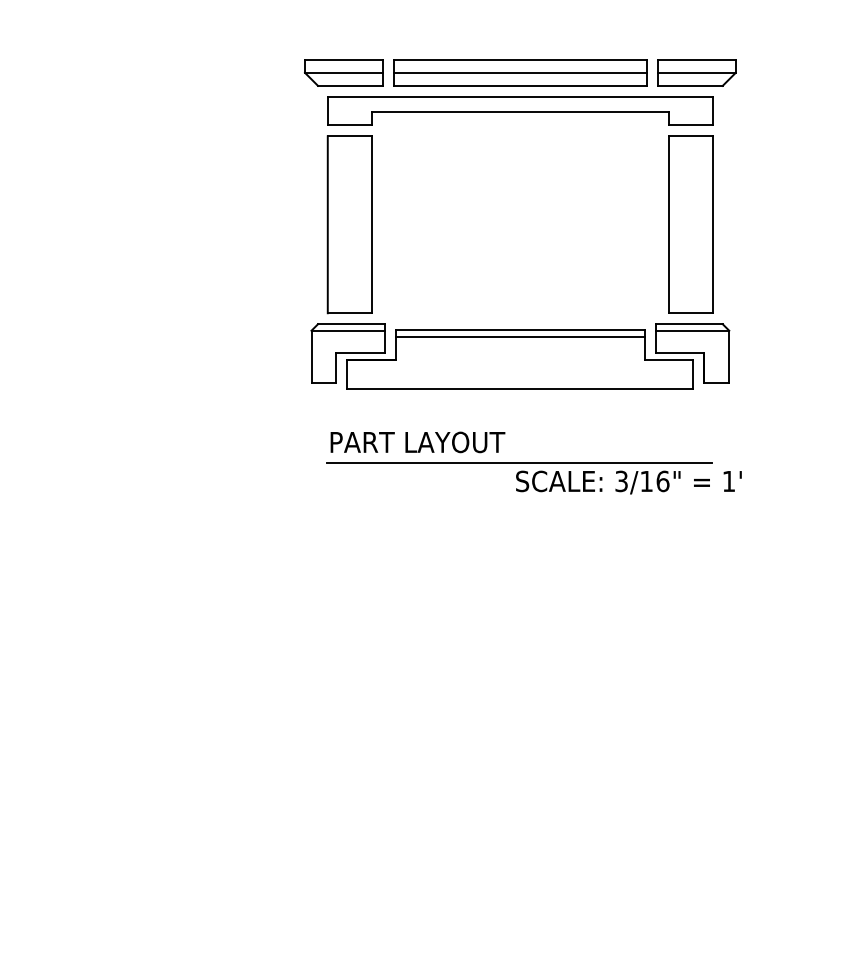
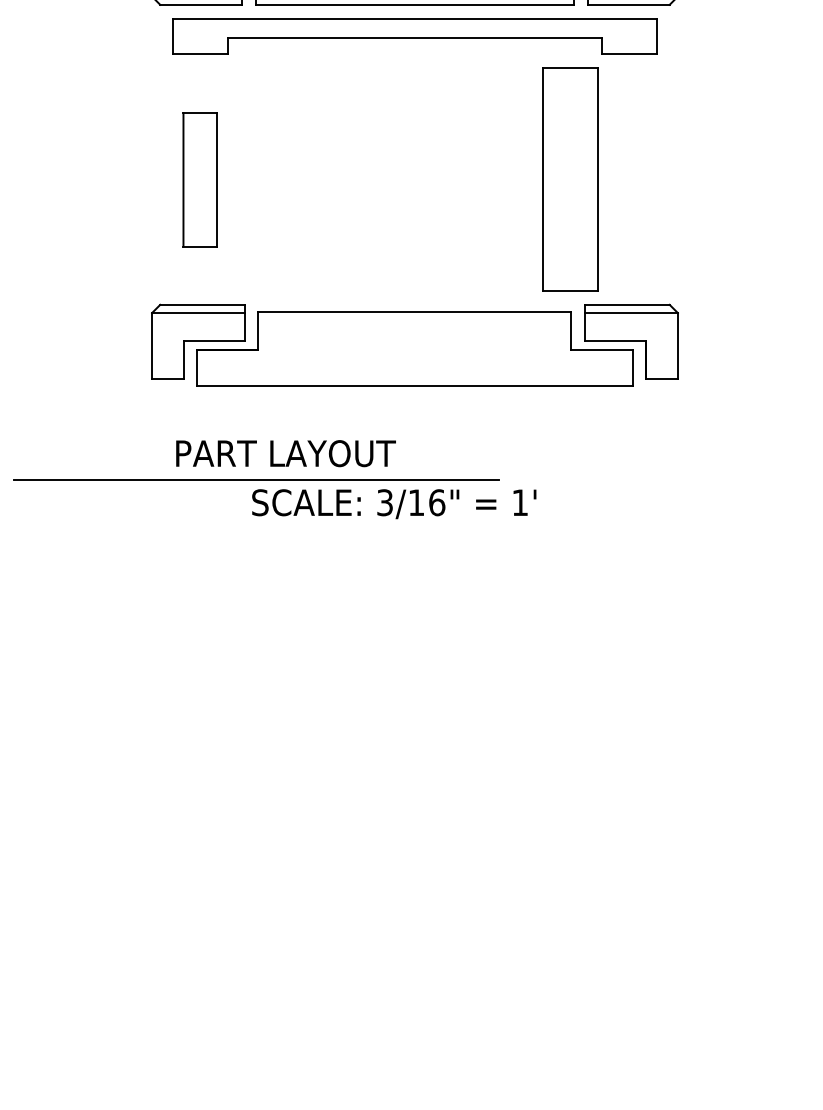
part: (349, 224) -> (199, 179), size x0.6
part: (690, 224) -> (569, 179), moved
line: (520, 336) -> (415, 320), removed
part: (533, 478) -> (274, 499), moved

